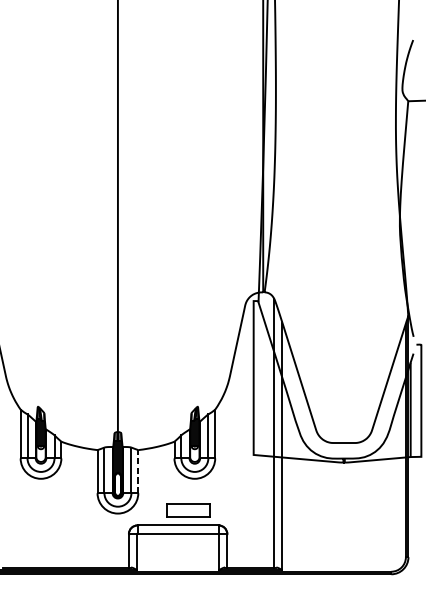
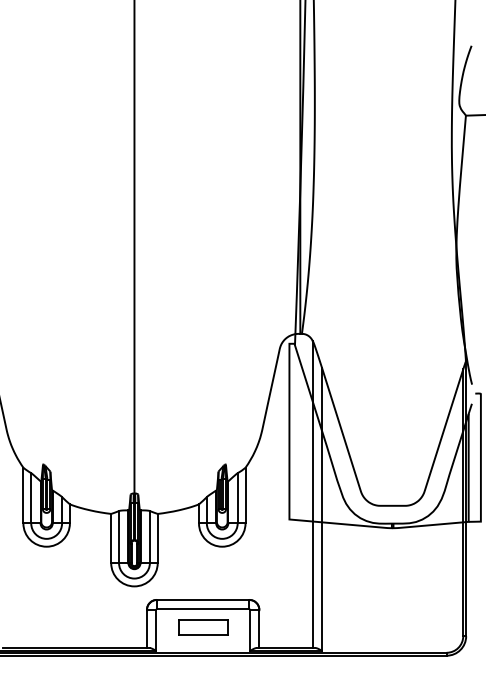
line: (138, 471) -> (157, 538), dashed -> solid
part: (188, 510) -> (203, 627), moved

